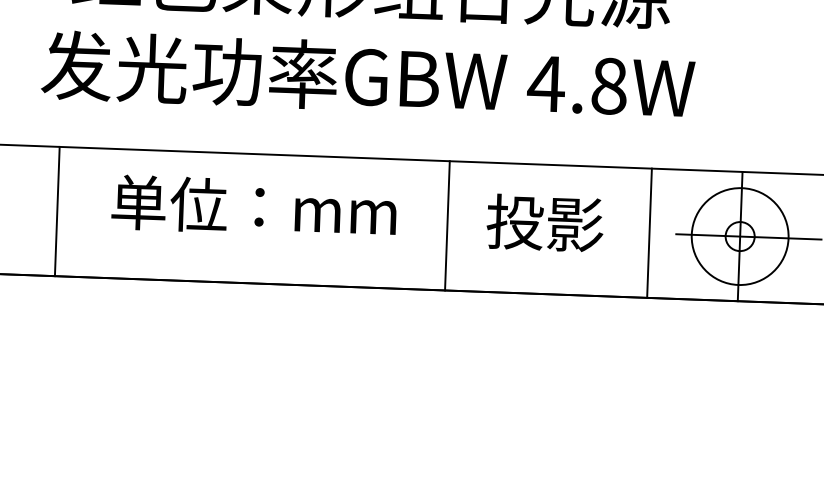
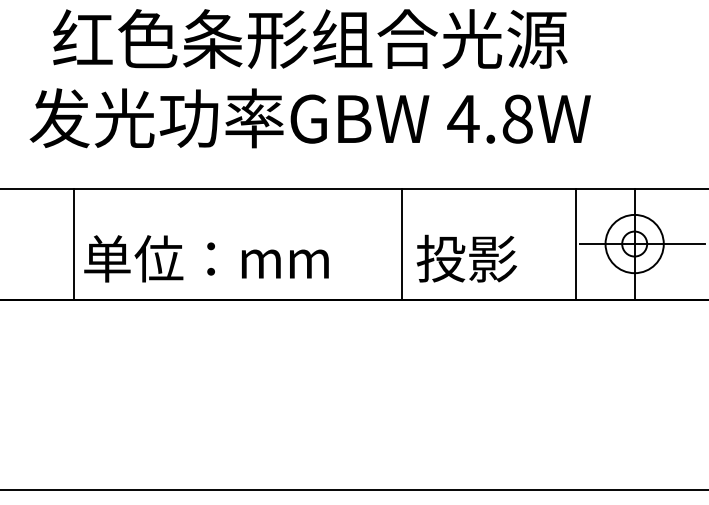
text: (254, 206) -> (206, 258), moved
line: (57, 210) -> (73, 243), moved
text: (544, 222) -> (466, 258), moved
line: (448, 225) -> (402, 243), moved
line: (649, 232) -> (575, 243), moved
circle: (739, 235) -> (634, 243), size x0.7

